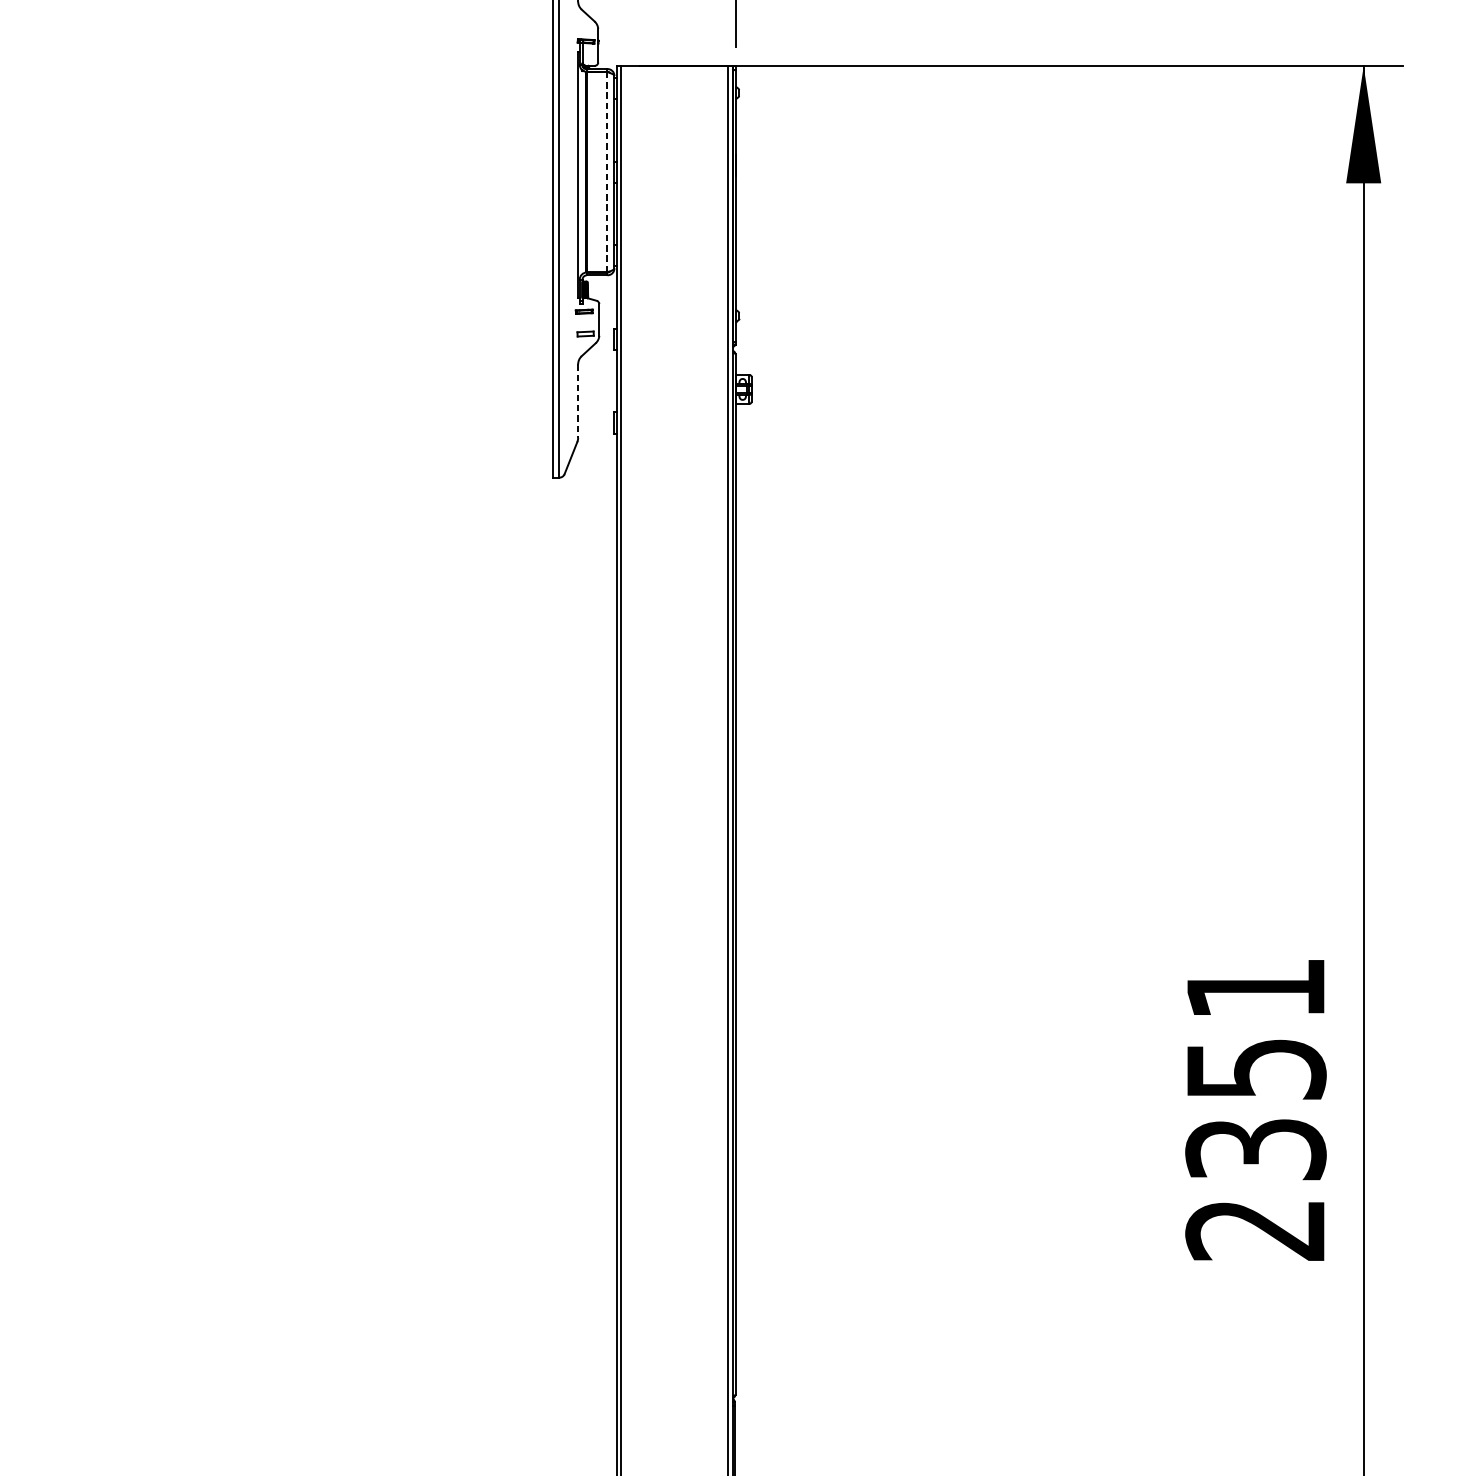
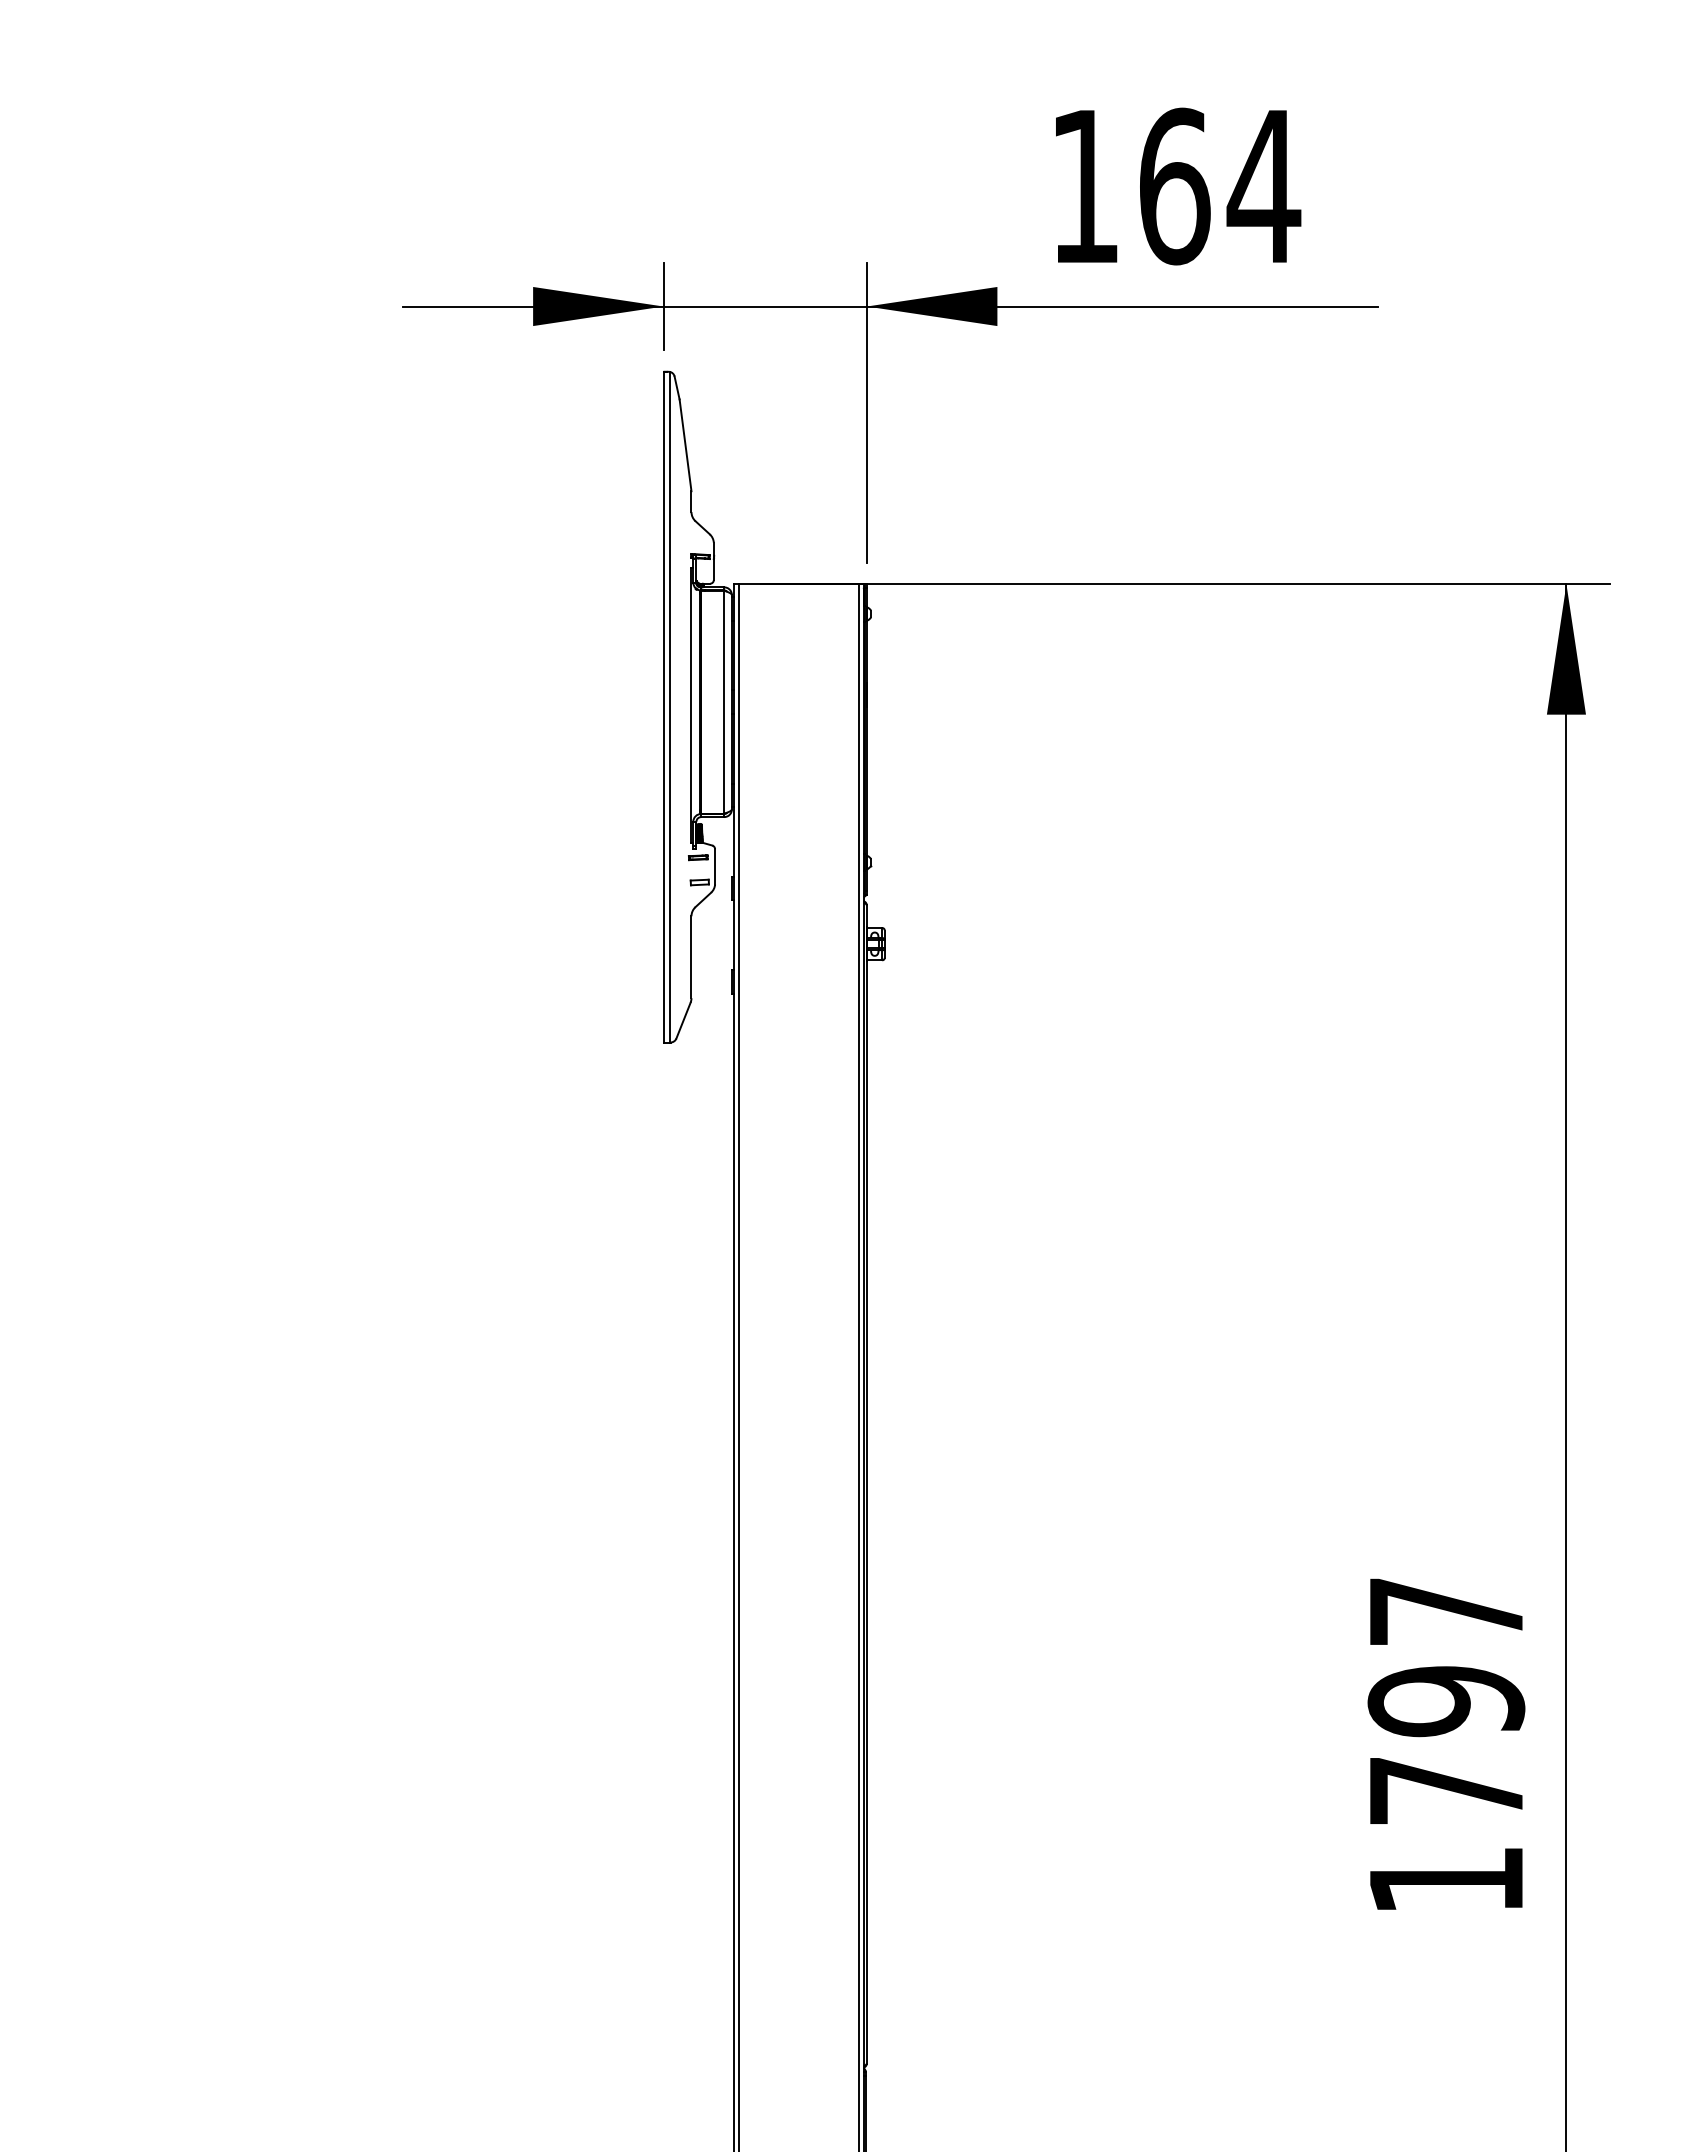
line: (607, 172) -> (724, 702), dashed -> solid
line: (578, 401) -> (691, 957), dashed -> solid
text: (1256, 1109) -> (1446, 1746), 2351 -> 1797

